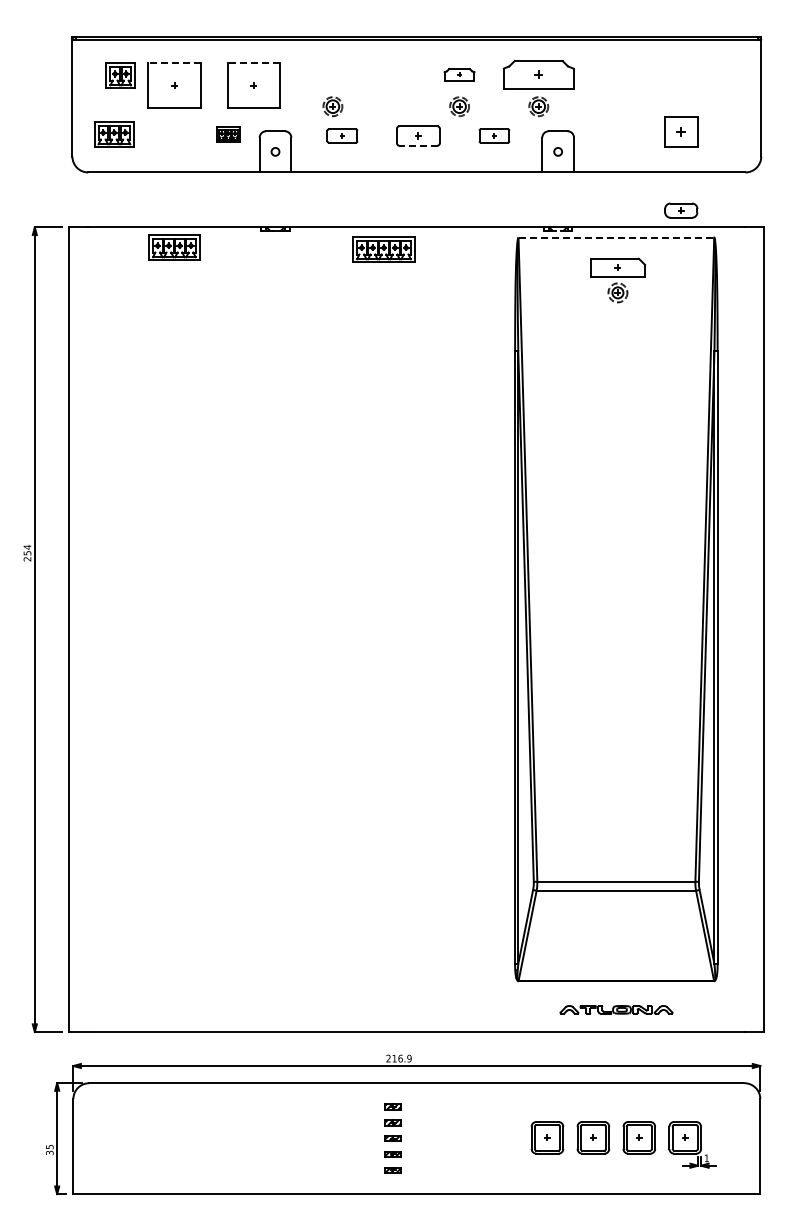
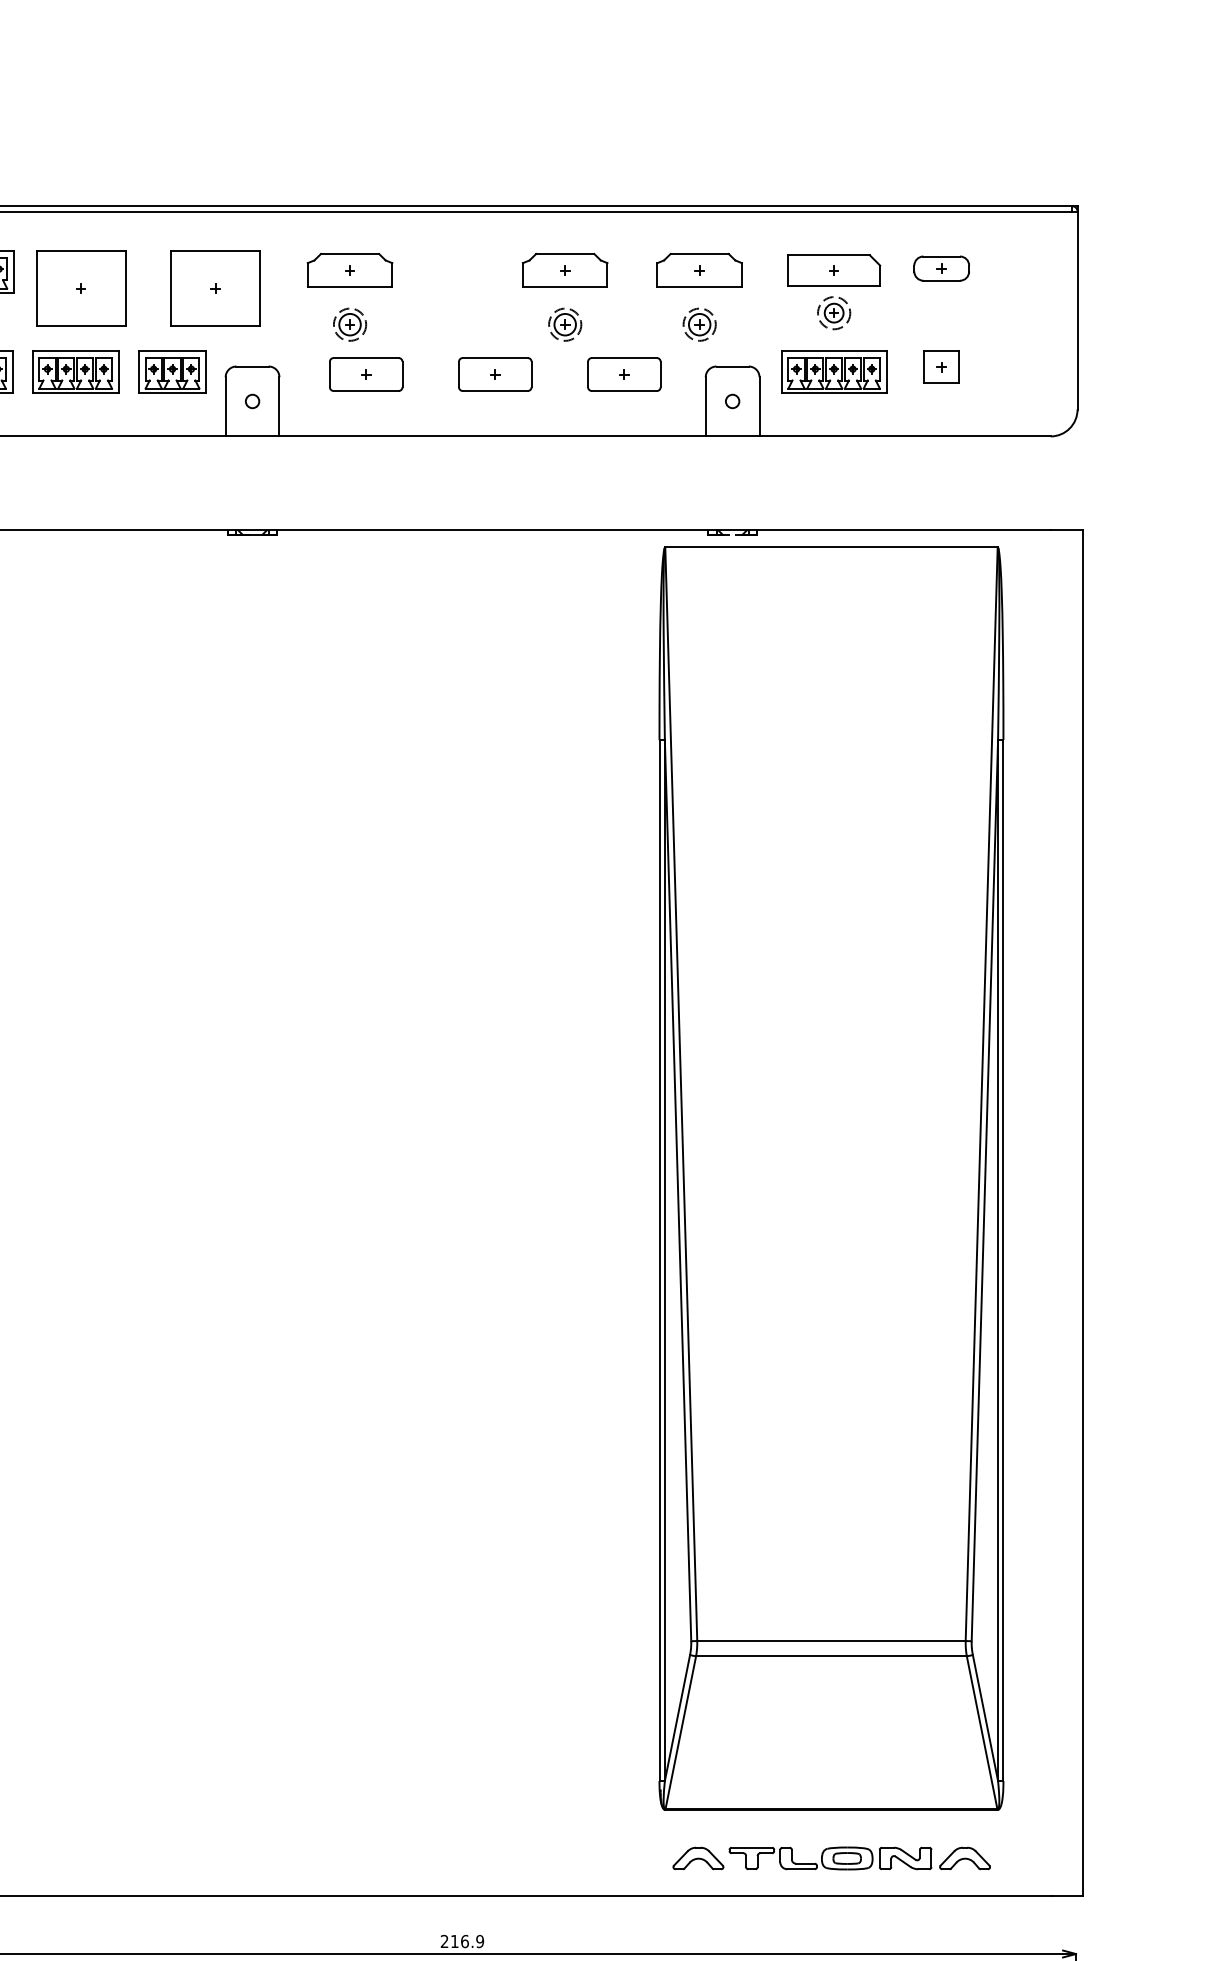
line: (174, 63) -> (80, 251), dashed -> solid
line: (253, 63) -> (215, 251), dashed -> solid
part: (332, 74) -> (349, 270), added
part: (459, 74) -> (565, 270), size x1.67
part: (538, 74) -> (699, 270), size x0.71
part: (681, 131) -> (942, 366), size x0.62
part: (228, 134) -> (172, 371), size x1.67
part: (342, 135) -> (366, 373), size x1.43
part: (494, 135) -> (624, 373), size x1.43
line: (417, 145) -> (493, 390), dashed -> solid
part: (681, 210) -> (942, 268), moved
line: (616, 237) -> (831, 546), dashed -> solid
part: (174, 247) -> (75, 371), moved
part: (383, 249) -> (833, 371), moved
part: (618, 280) -> (835, 292), moved
part: (616, 1009) -> (831, 1858), size x1.67

